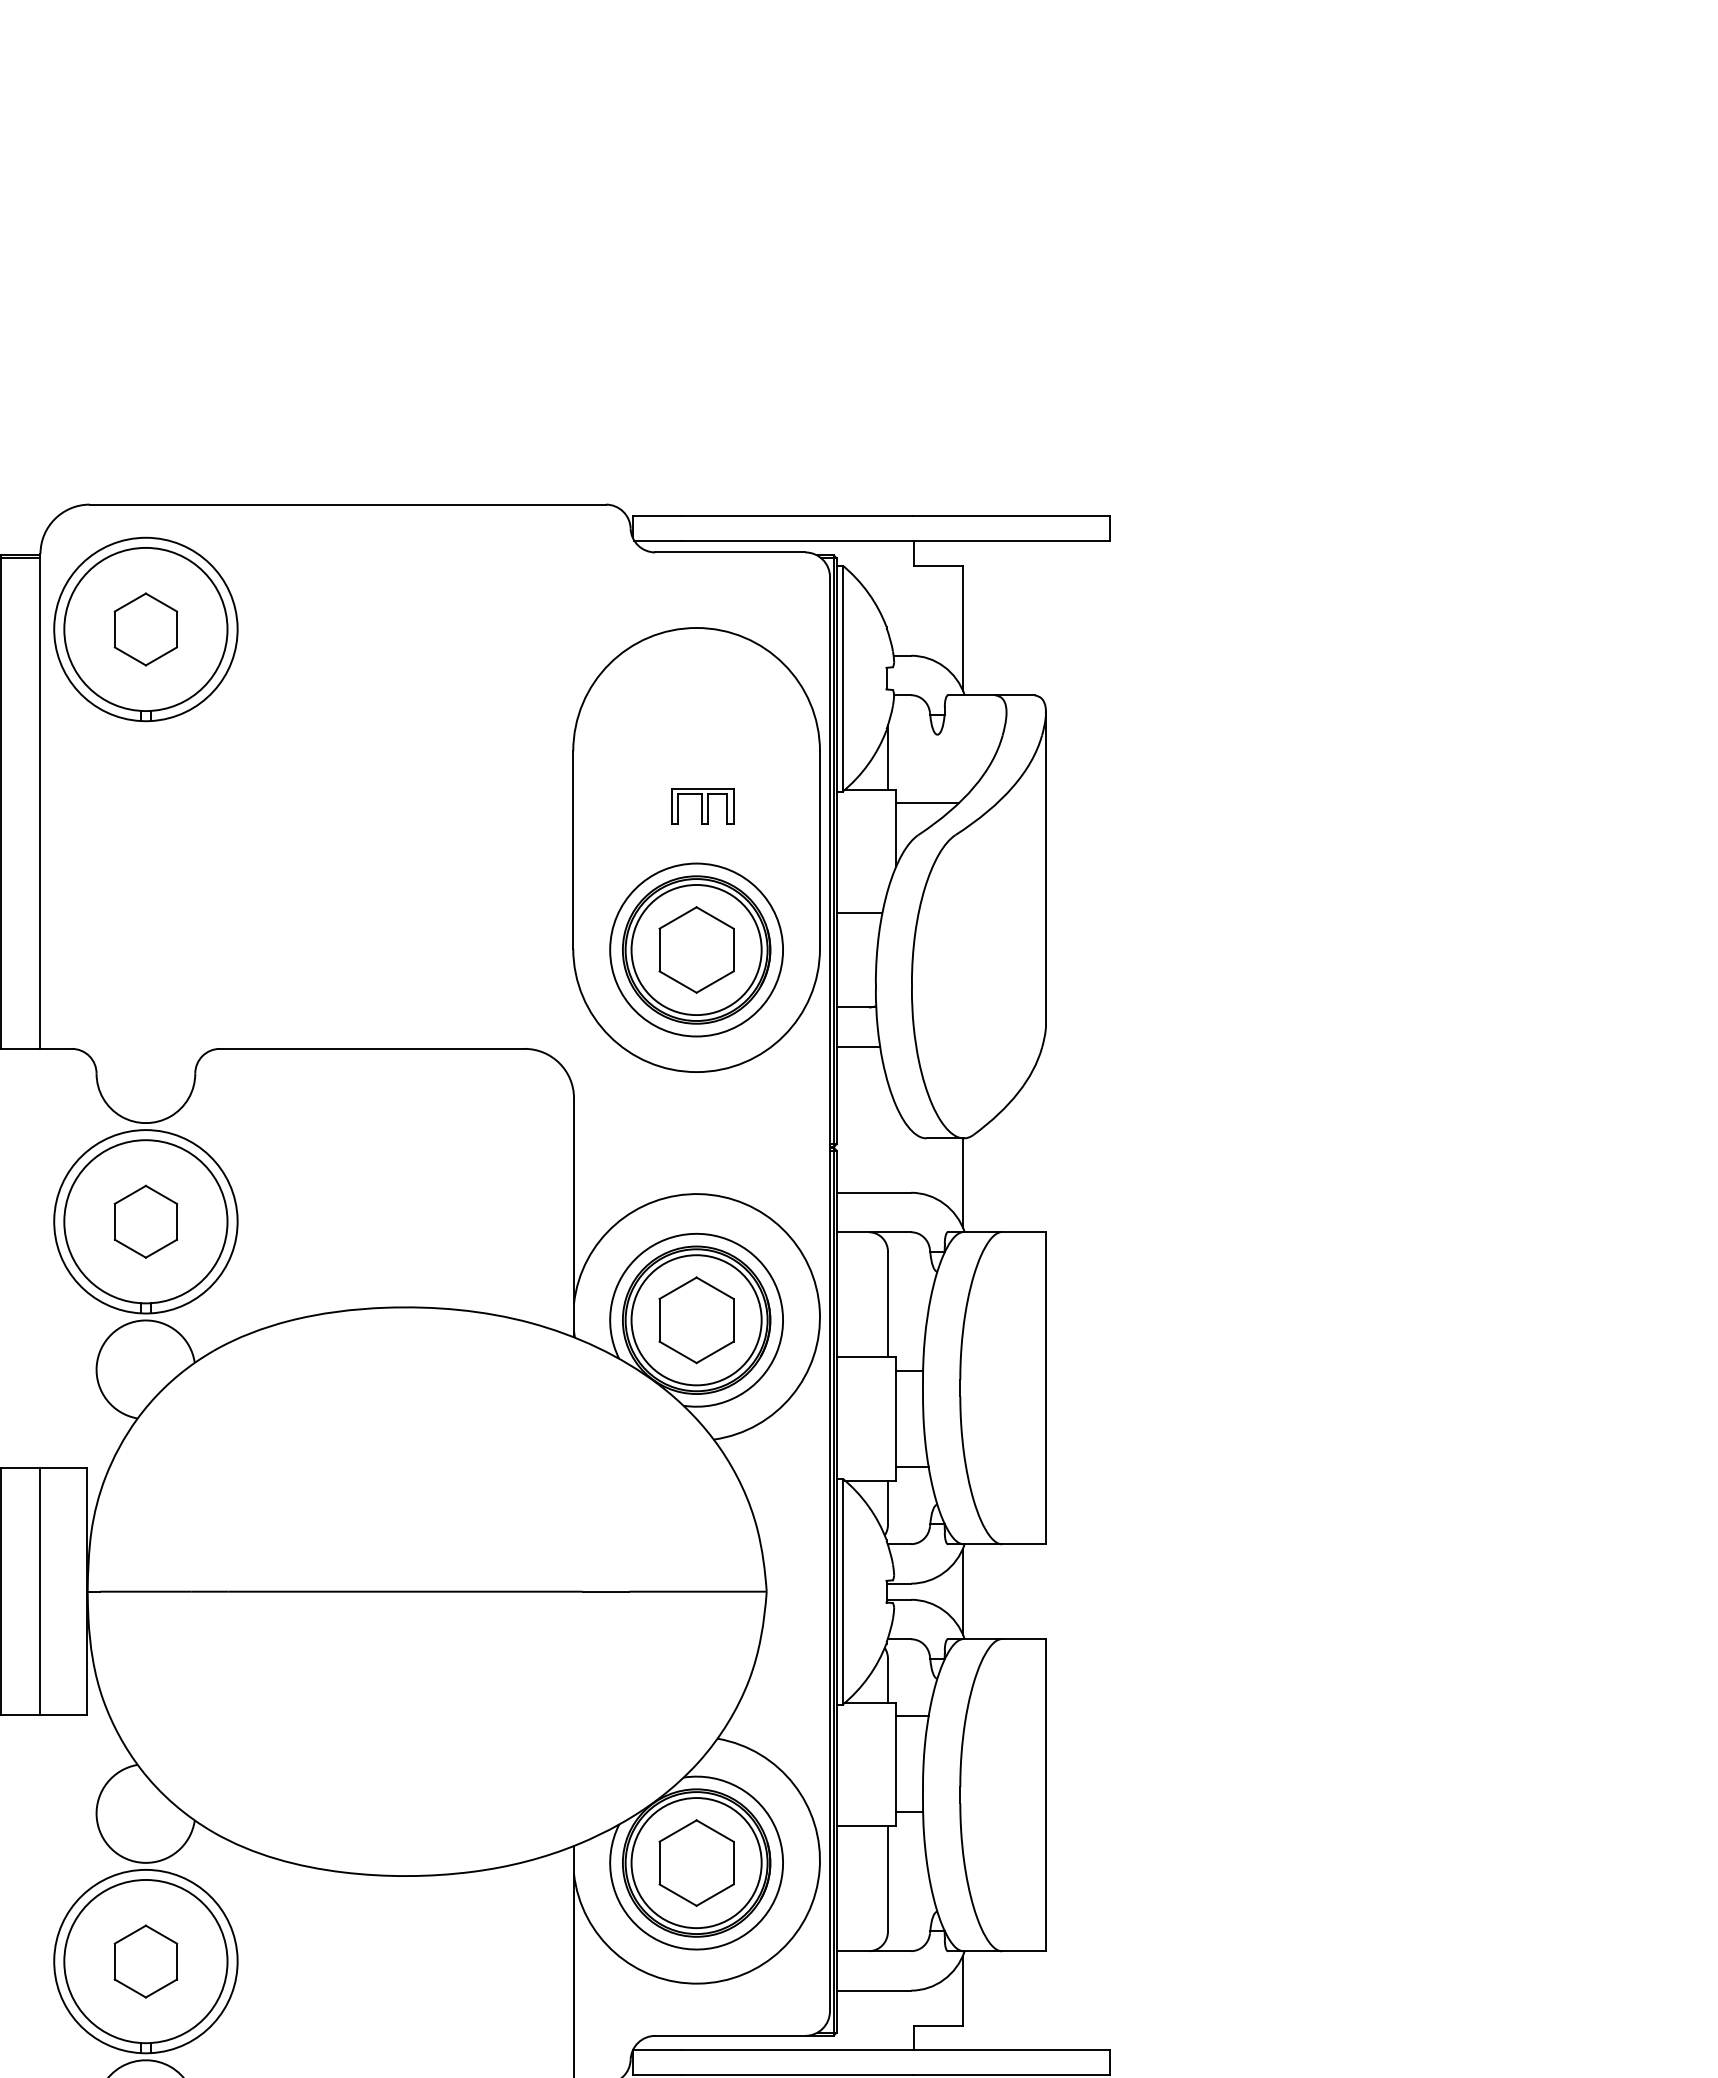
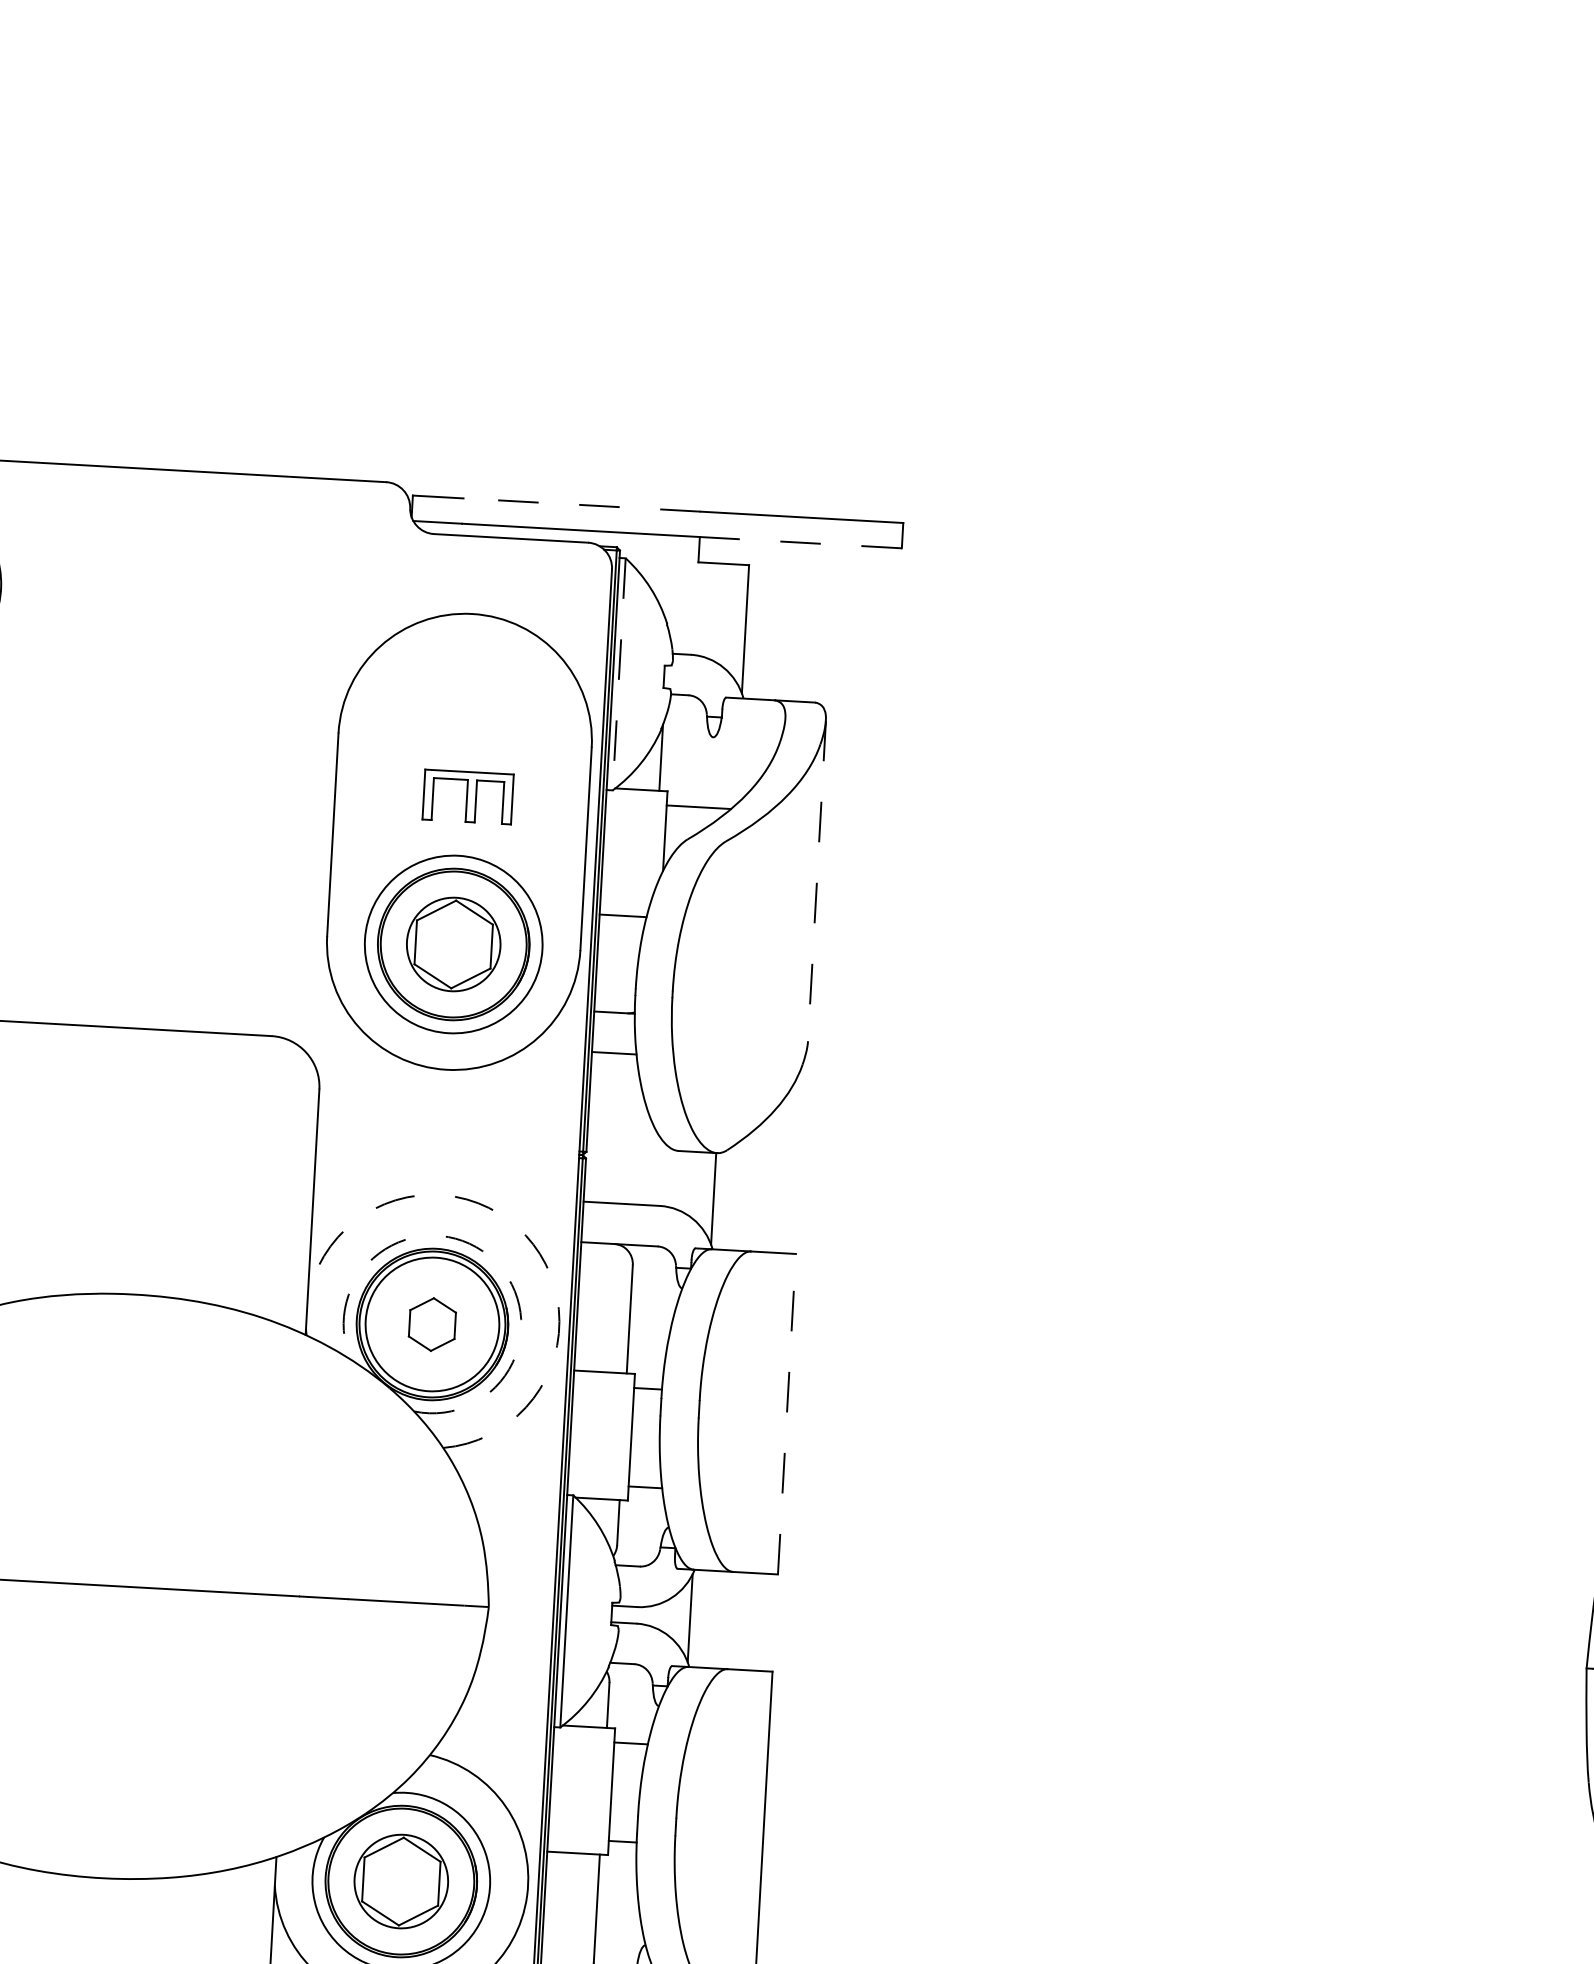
line: (797, 516) -> (582, 505), solid -> dashed
line: (1011, 540) -> (800, 542), solid -> dashed
line: (842, 679) -> (618, 675), solid -> dashed
part: (702, 806) -> (467, 797), size x1.4
line: (1046, 869) -> (817, 881), solid -> dashed
circle: (696, 949) -> (453, 943), size x0.7
arc: (782, 1228) -> (525, 1235), solid -> dashed
arc: (747, 1250) -> (488, 1255), solid -> dashed
part: (696, 1320) -> (432, 1324), size x0.6
line: (1045, 1387) -> (786, 1413), solid -> dashed
circle: (696, 1863) -> (401, 1881), size x0.7

